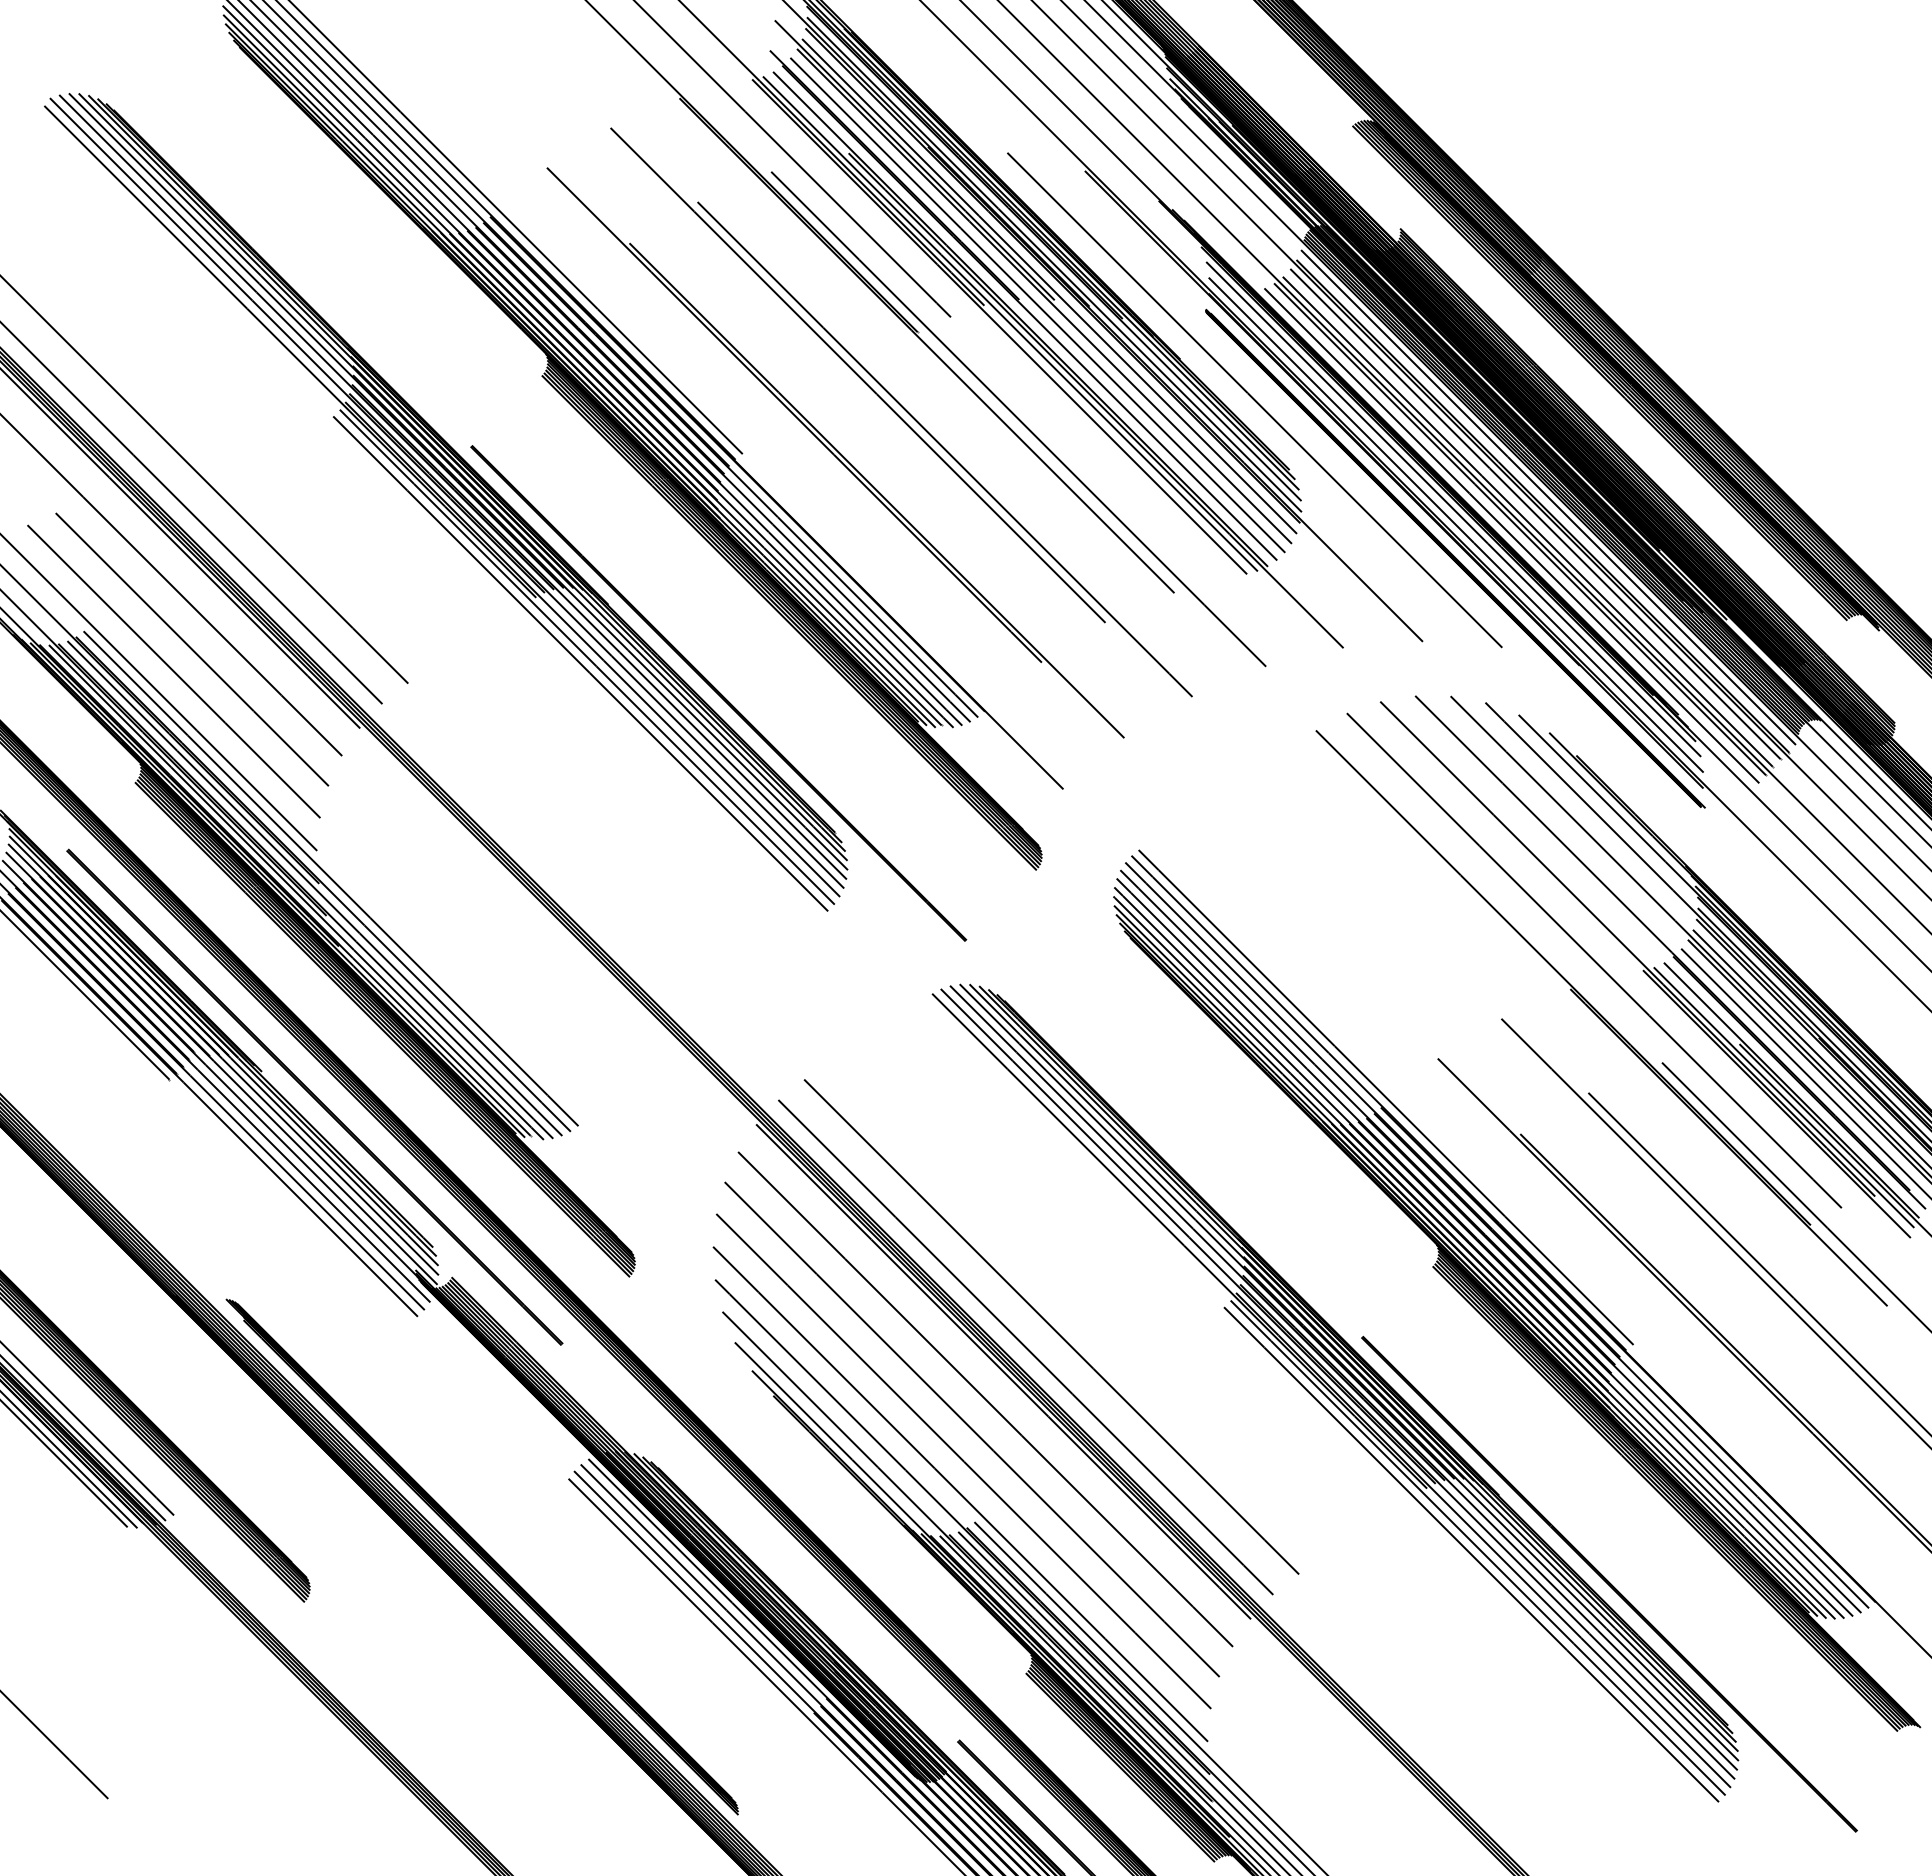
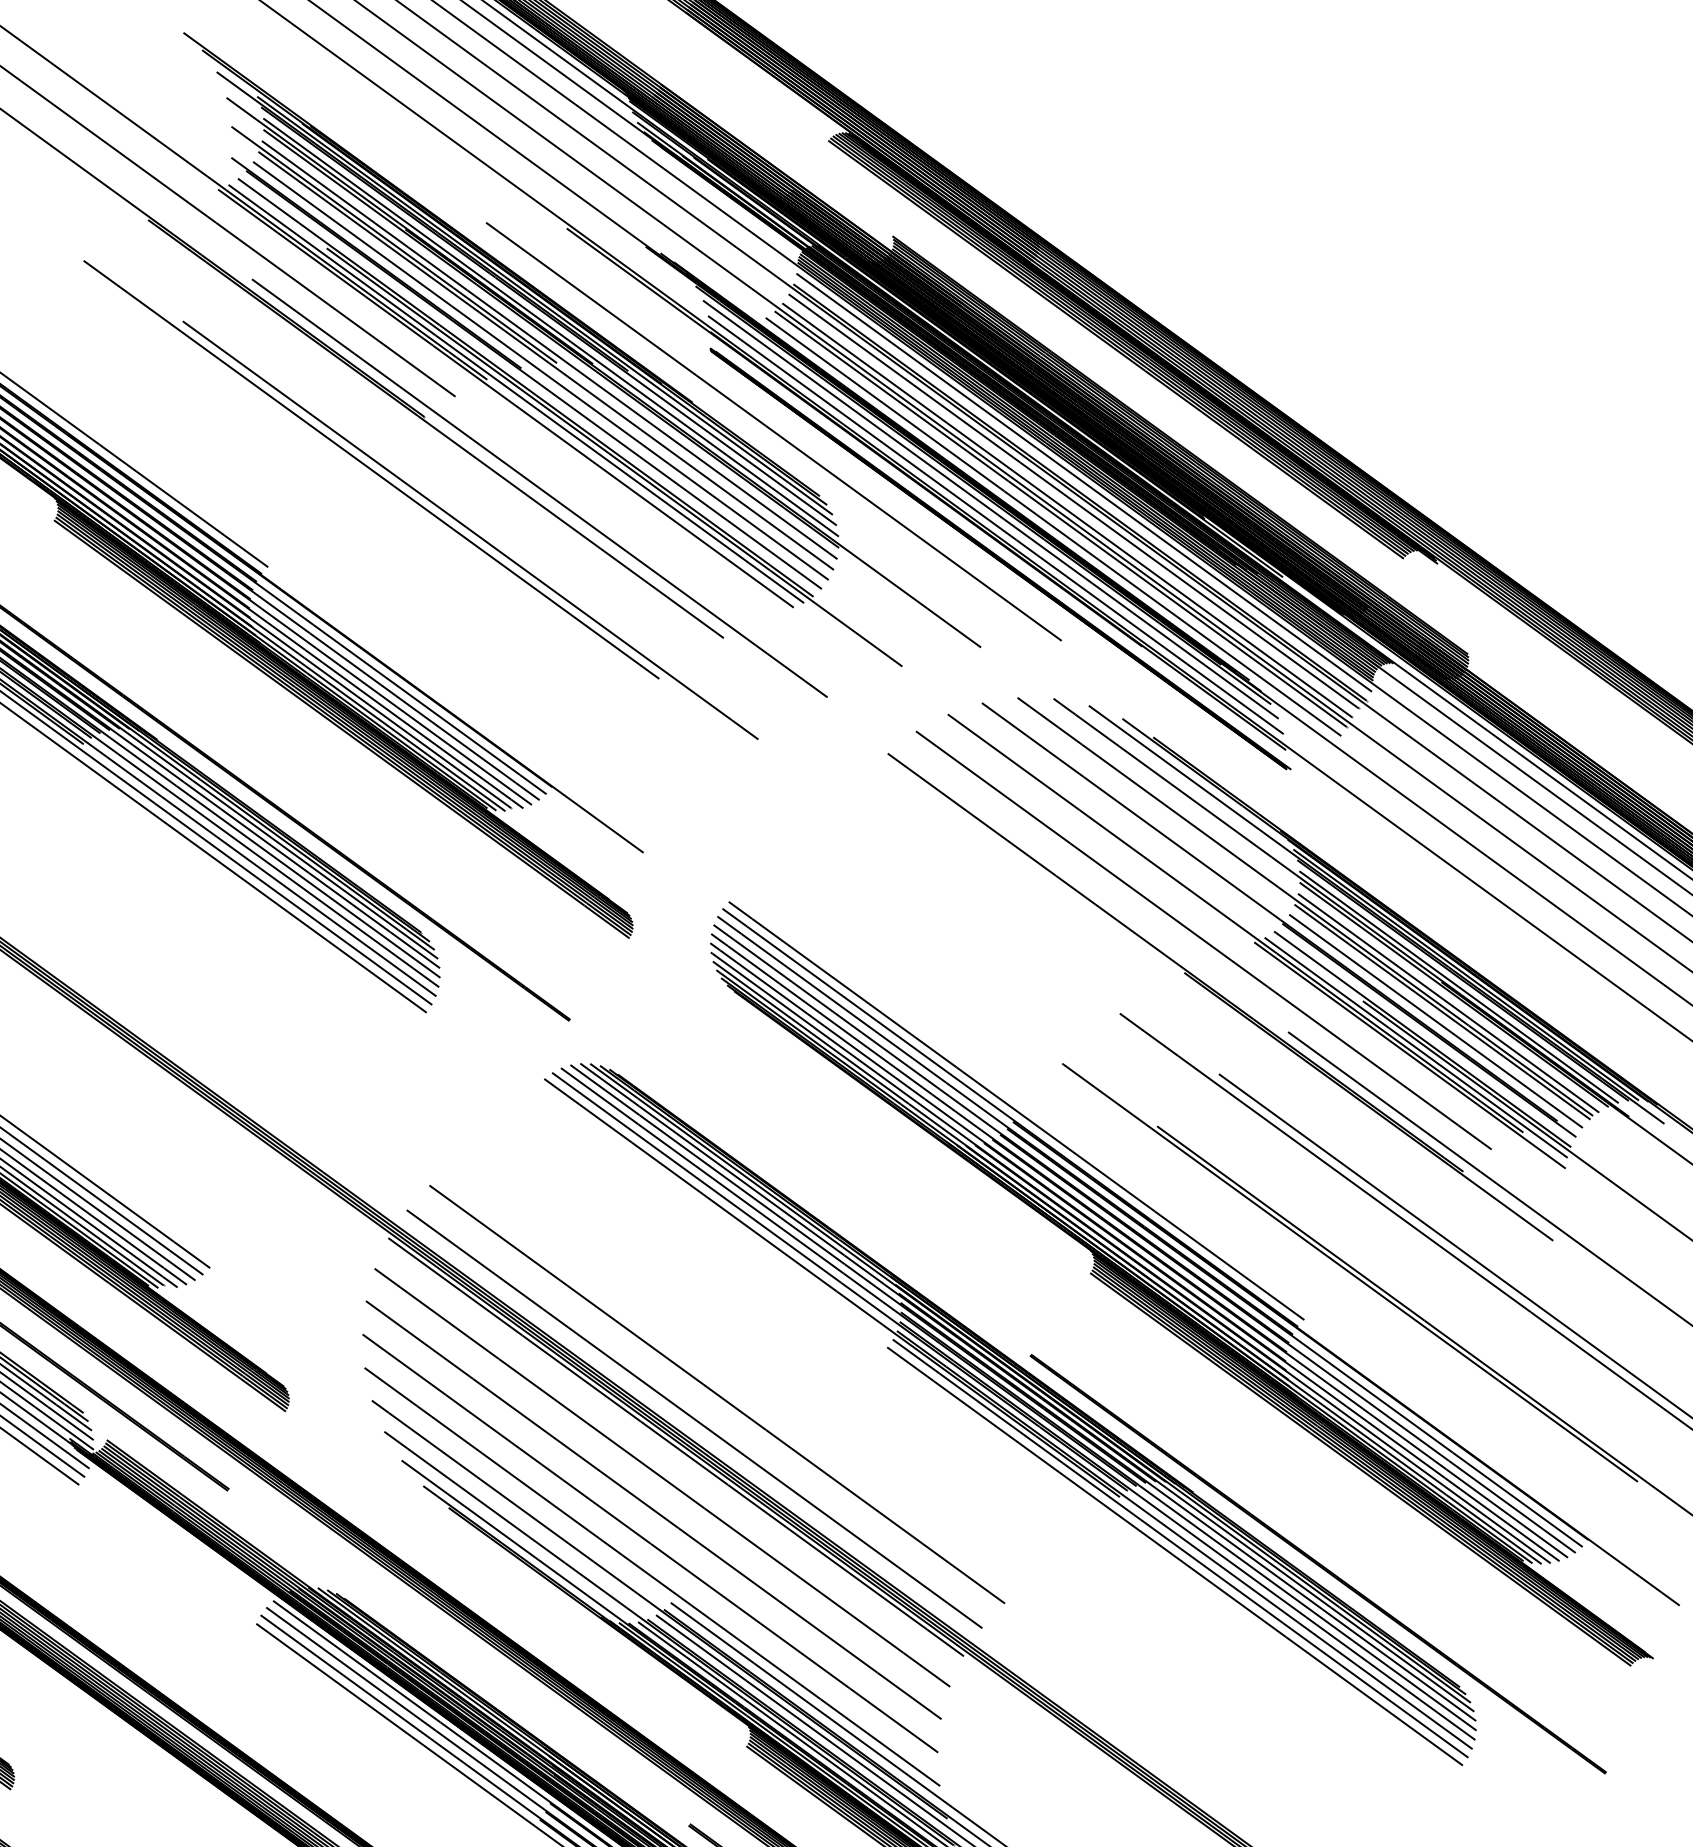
part: (835, 452) -> (361, 550), removed

